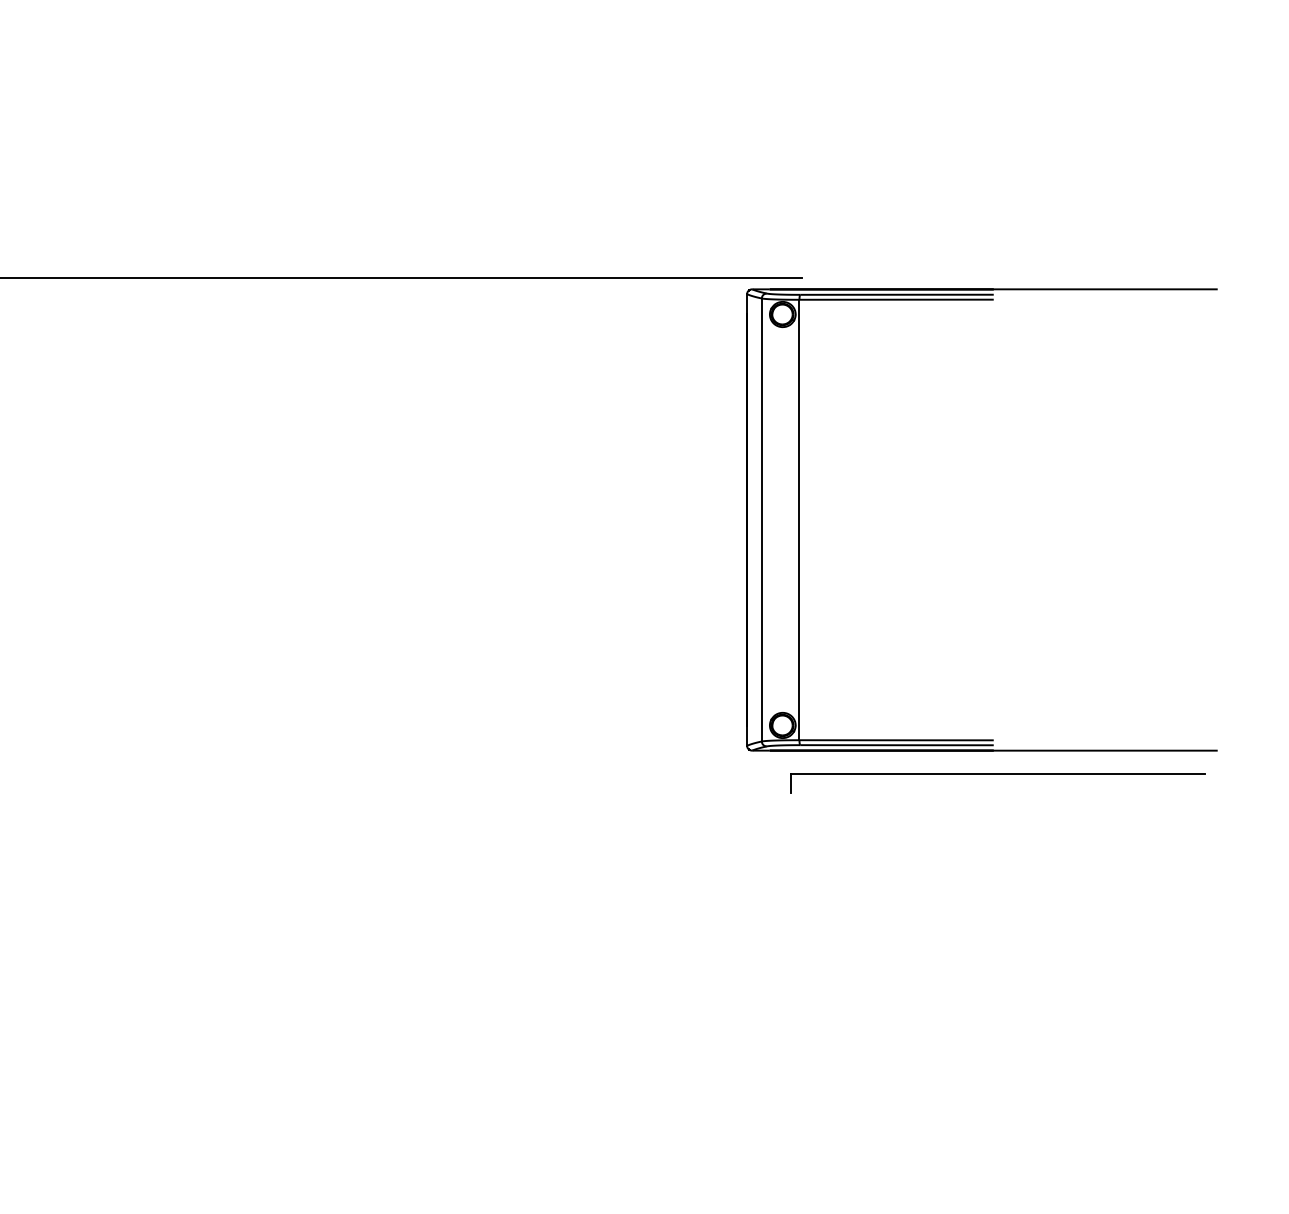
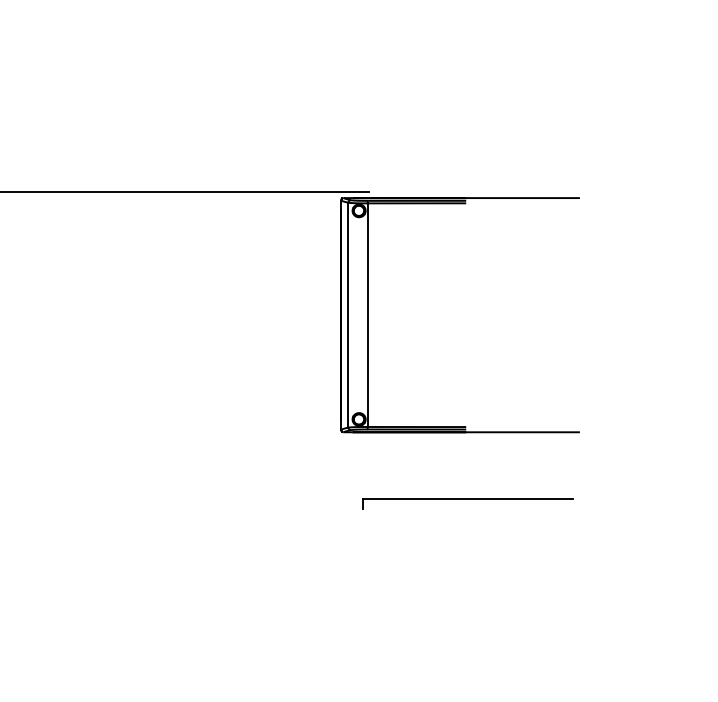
part: (996, 782) -> (467, 503), moved

